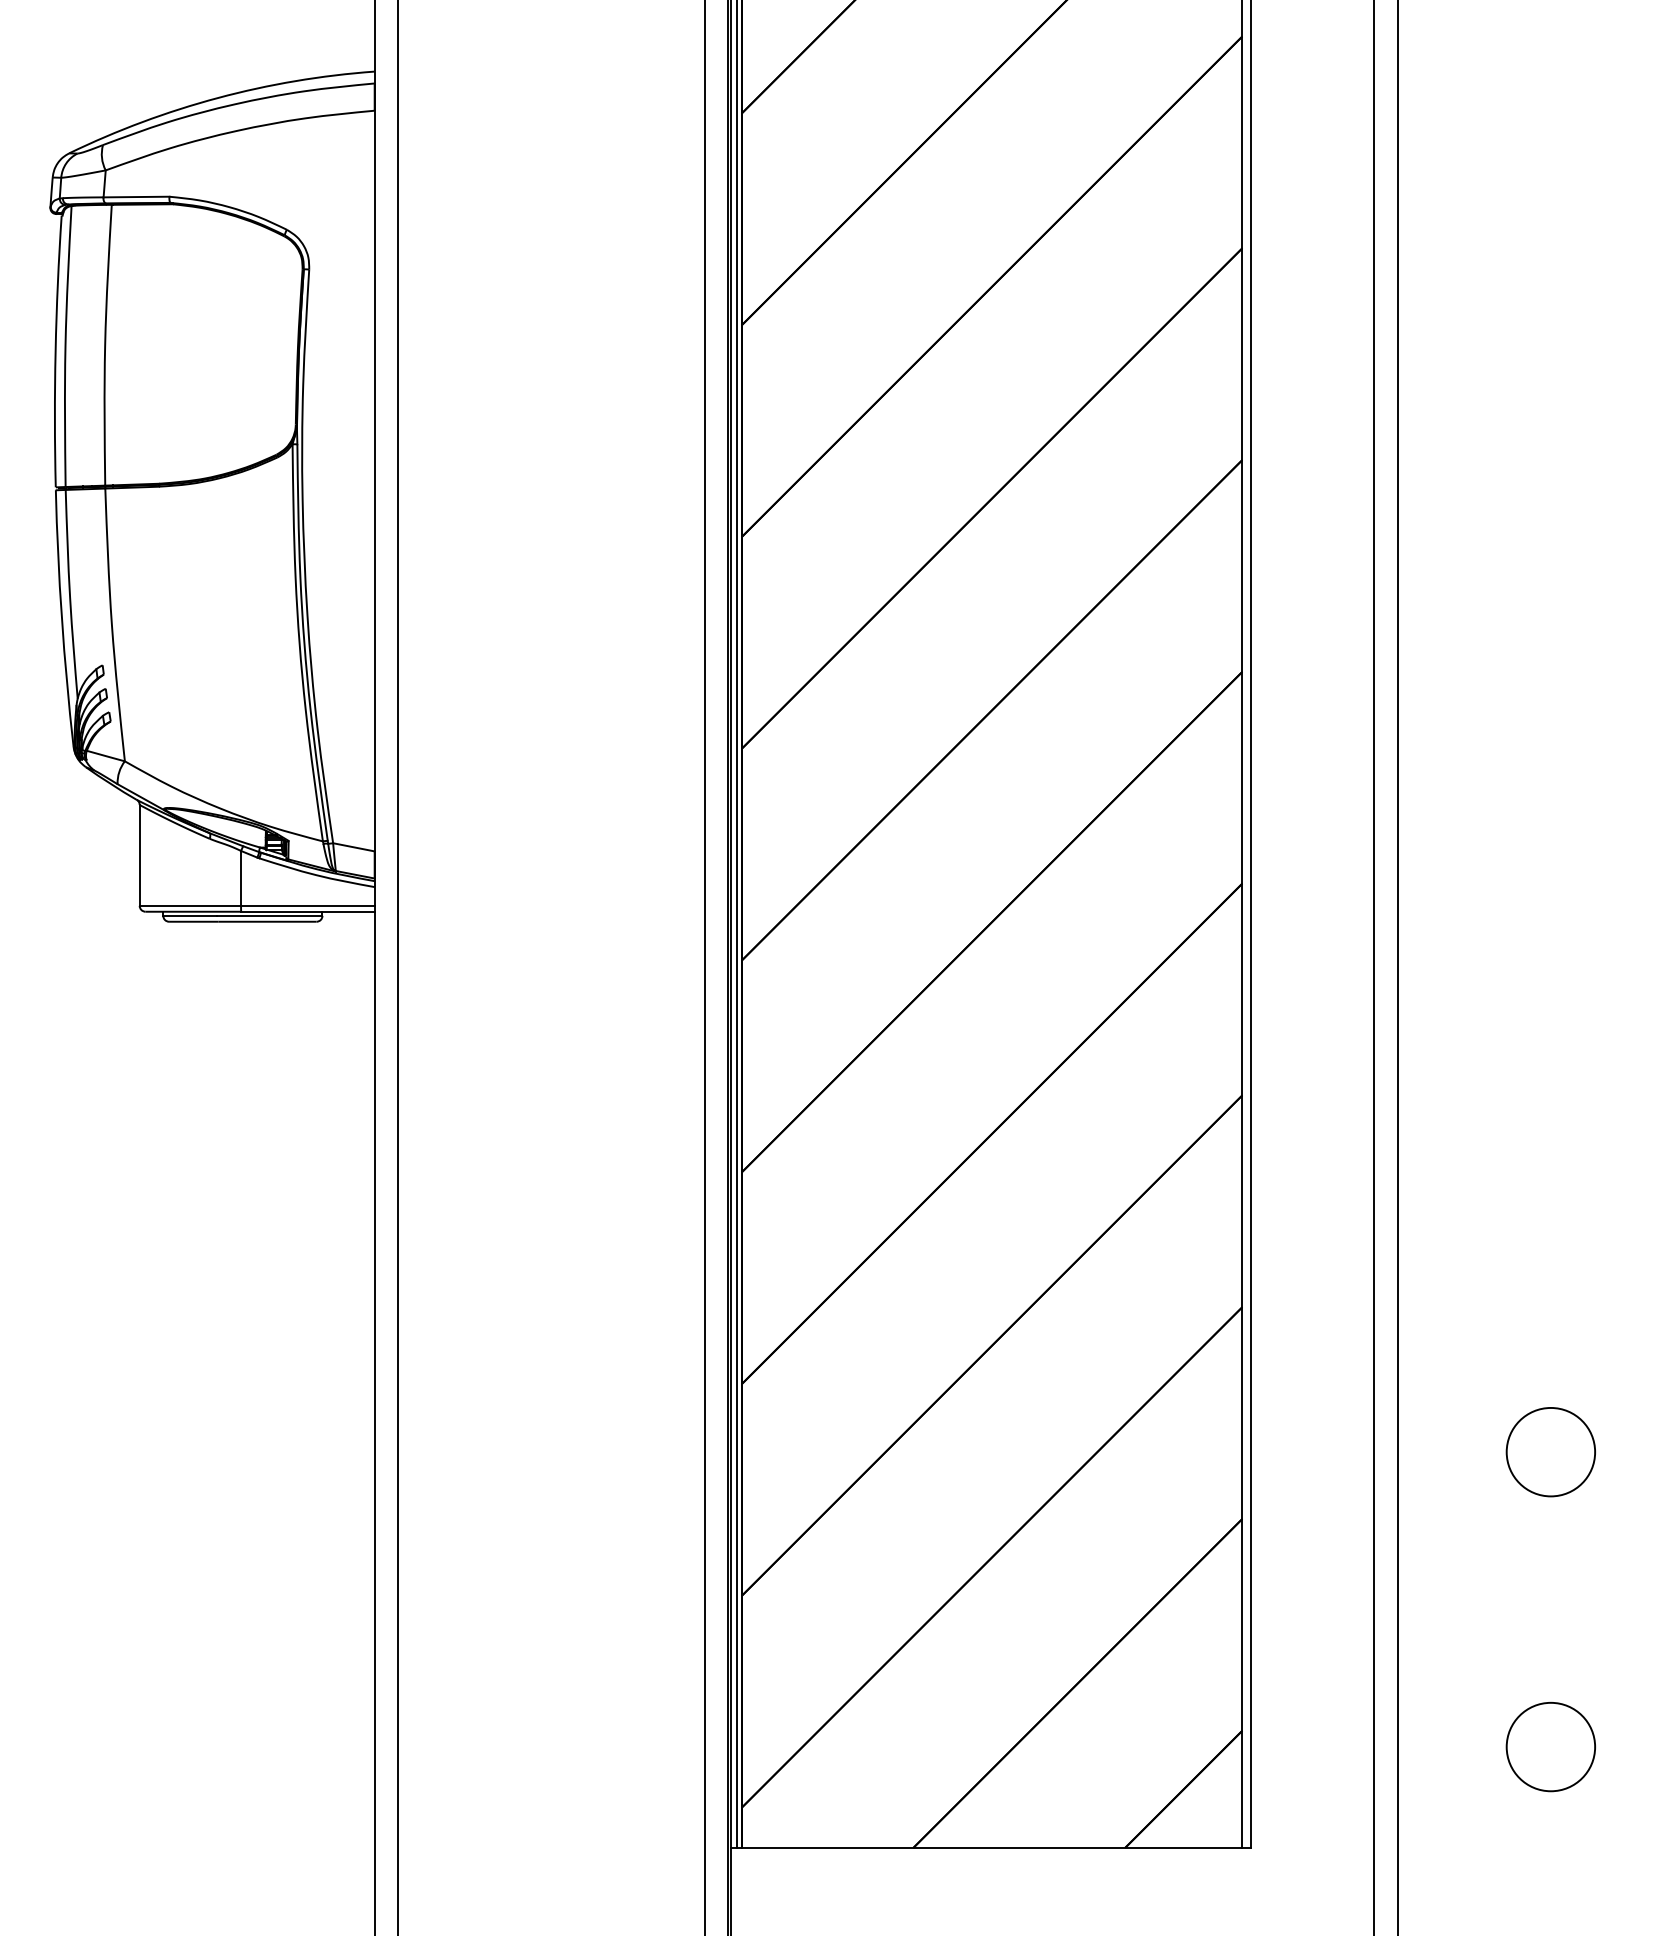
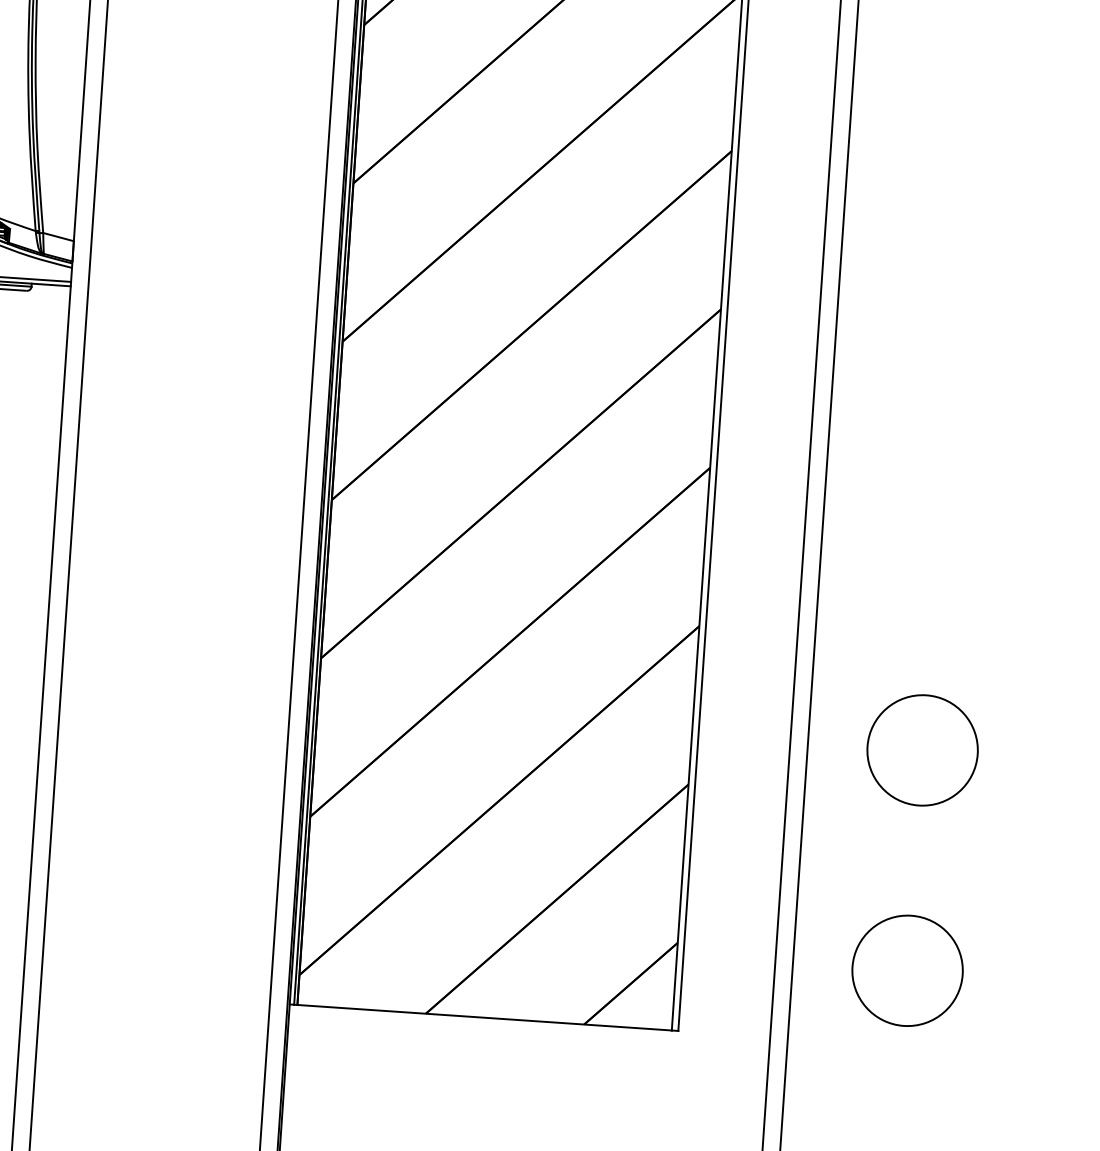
circle: (1550, 1451) -> (922, 749), size x1.67
circle: (1550, 1746) -> (907, 970), size x1.67

